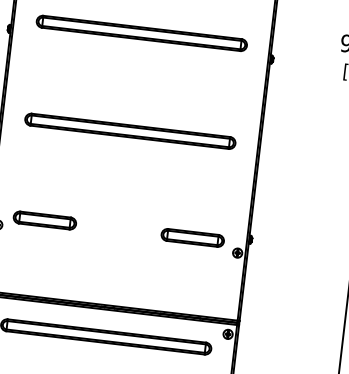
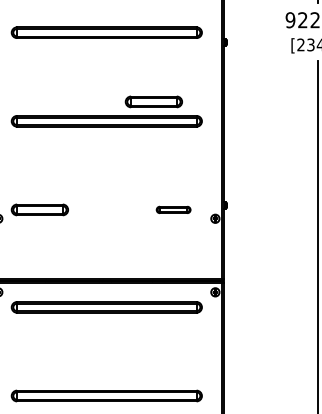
part: (184, 115) -> (153, 101), added
part: (192, 237) -> (173, 209), size x0.6

